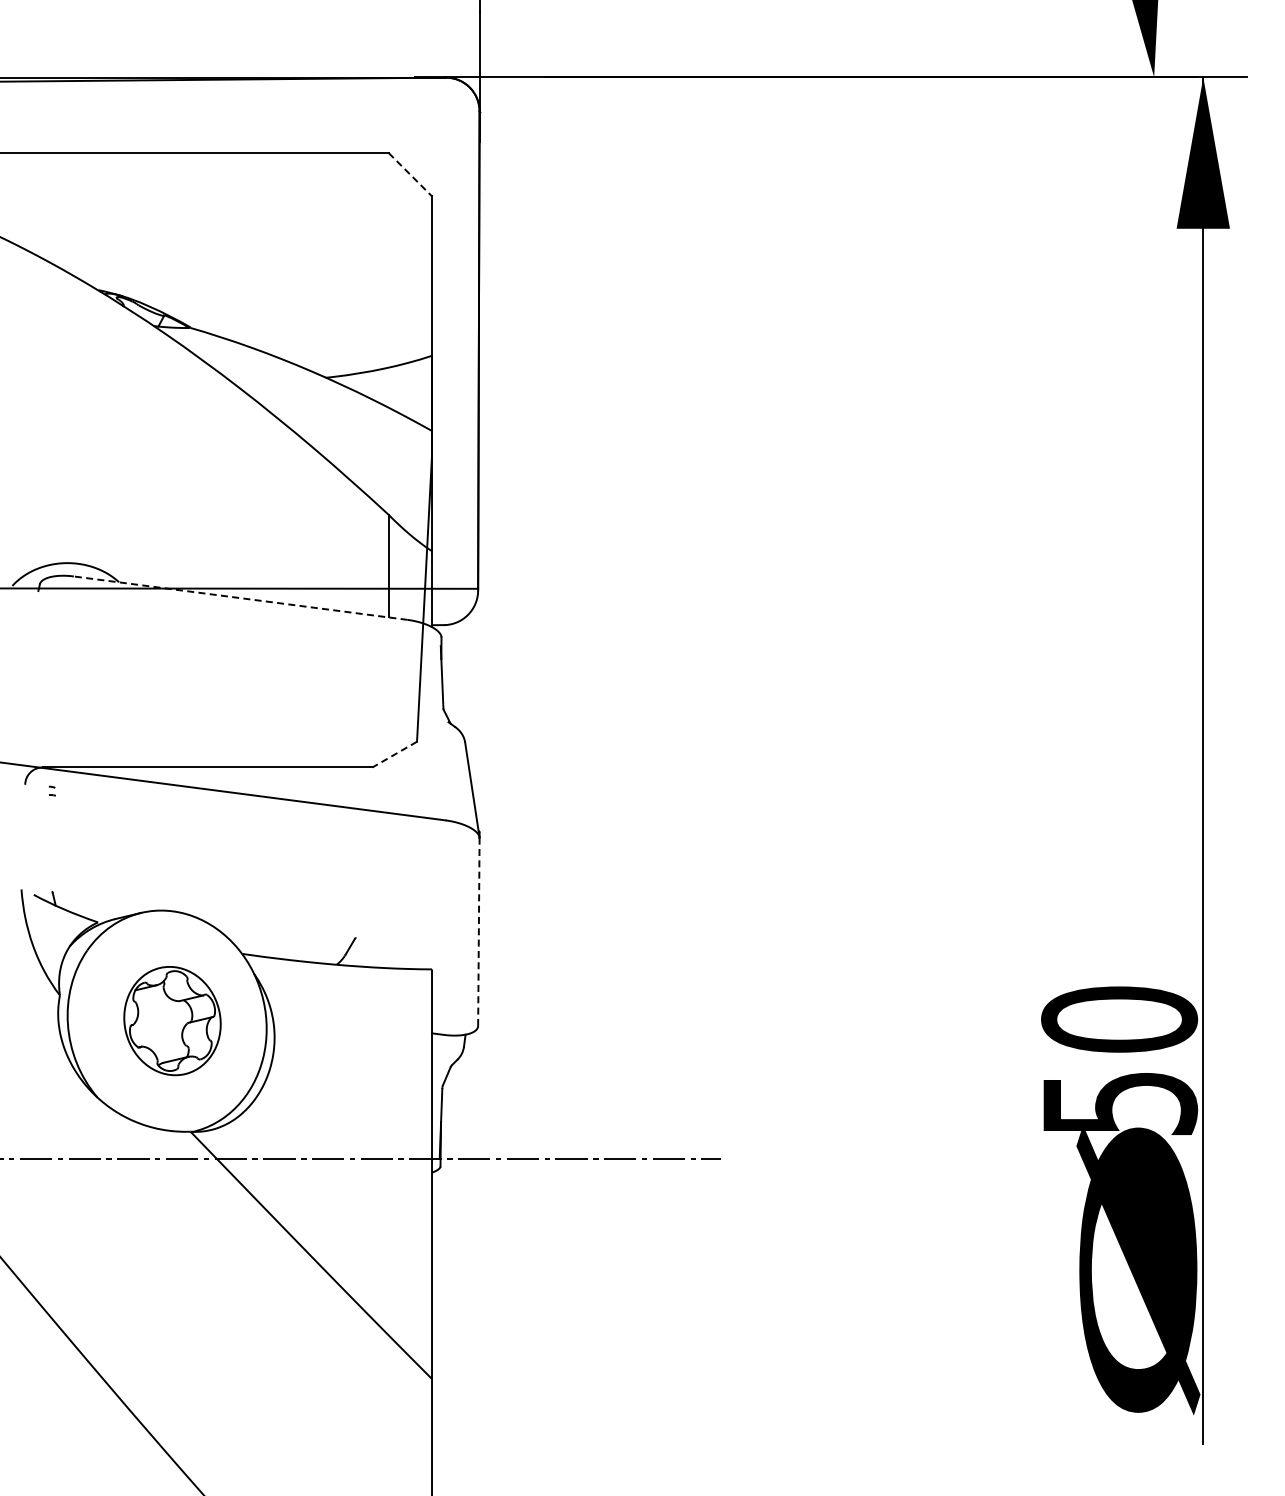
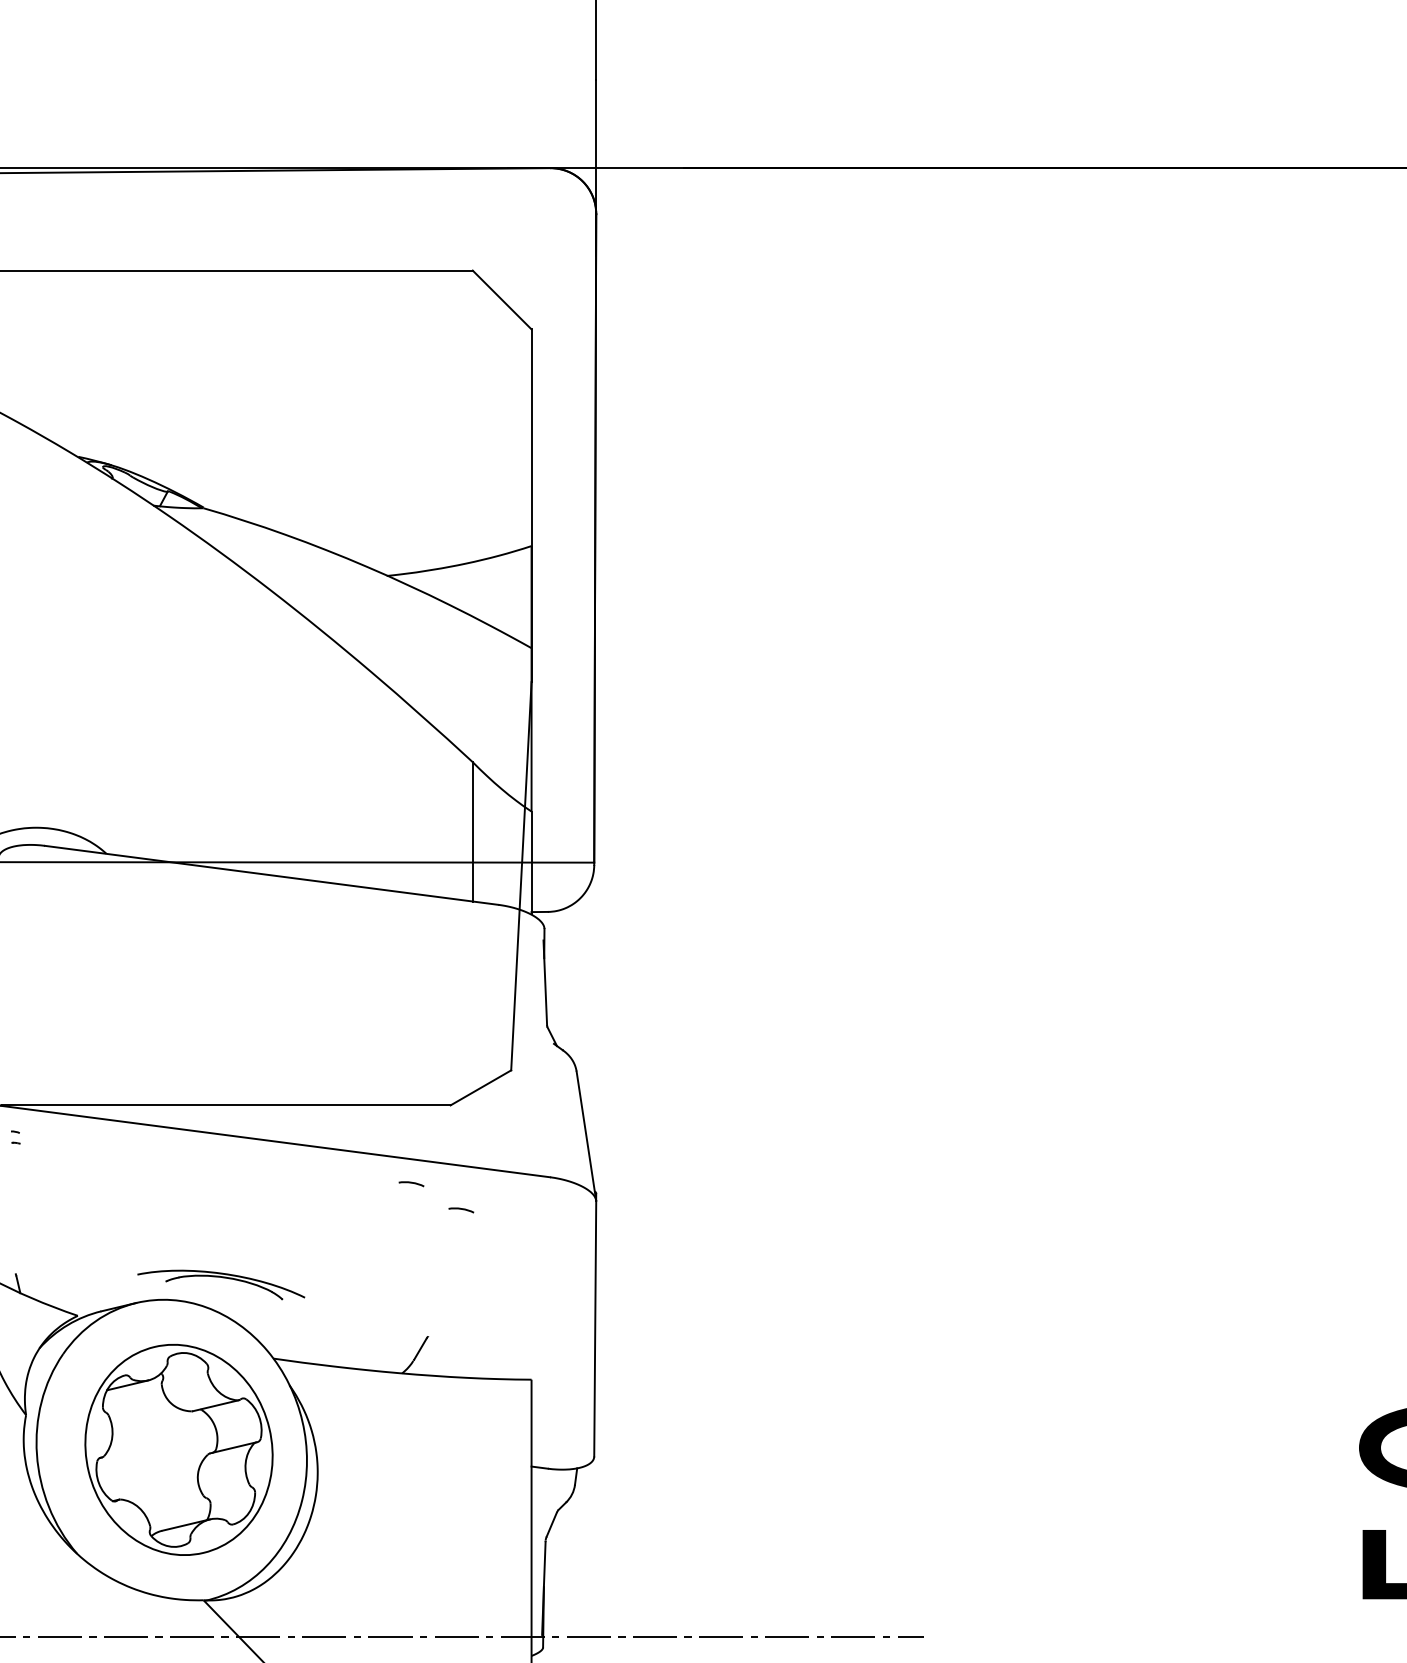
line: (410, 174) -> (502, 299), dashed -> solid
line: (240, 598) -> (271, 875), dashed -> solid
line: (394, 754) -> (480, 1087), dashed -> solid
curve: (343, 825) -> (411, 1184), added
line: (380, 844) -> (461, 1210), added
part: (203, 899) -> (221, 1284), added
line: (478, 932) -> (594, 1329), dashed -> solid
part: (172, 1020) -> (178, 1449), size x1.43

